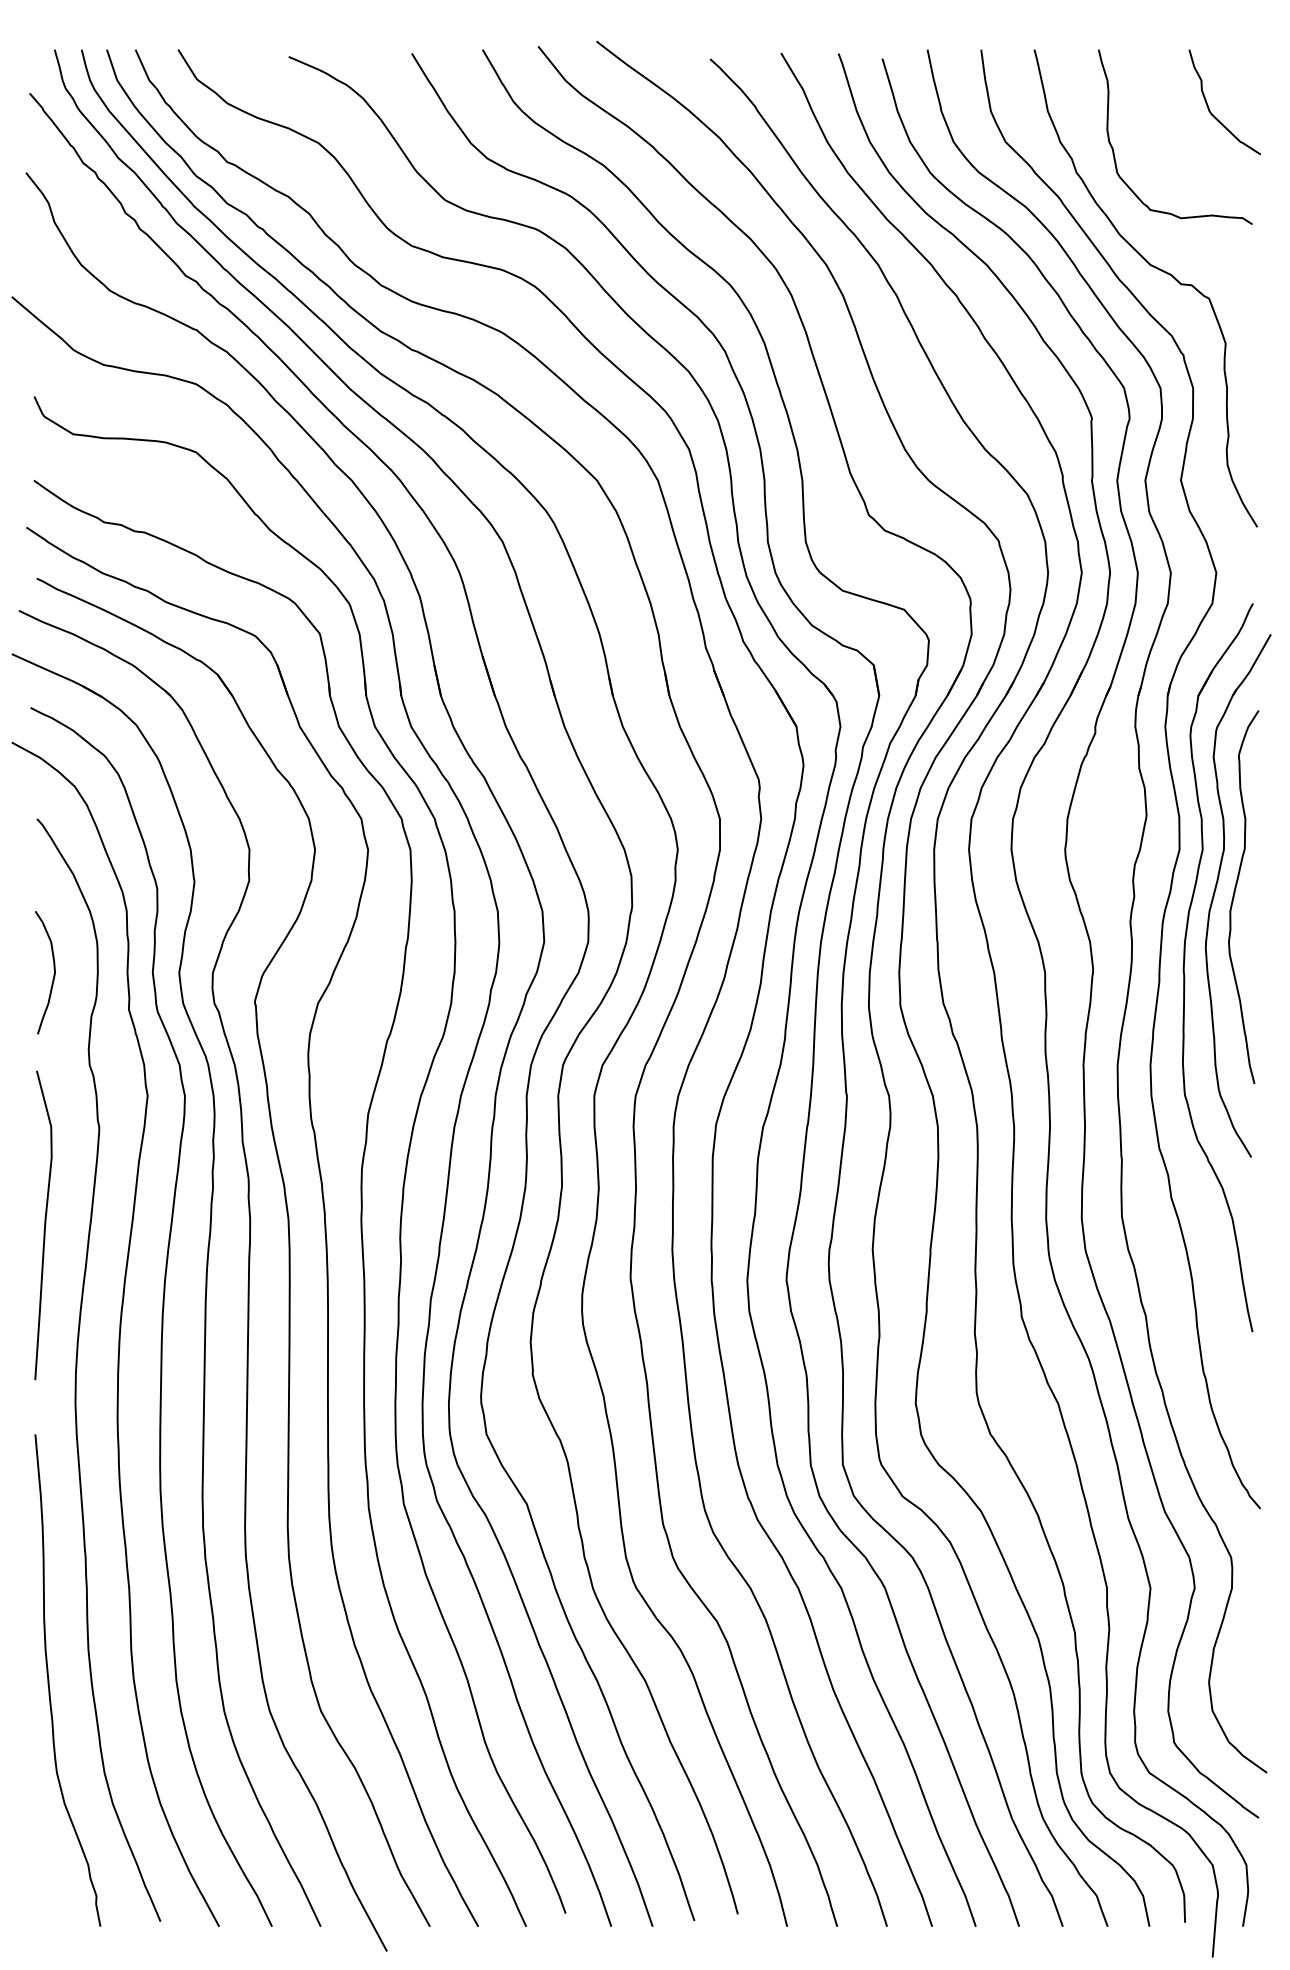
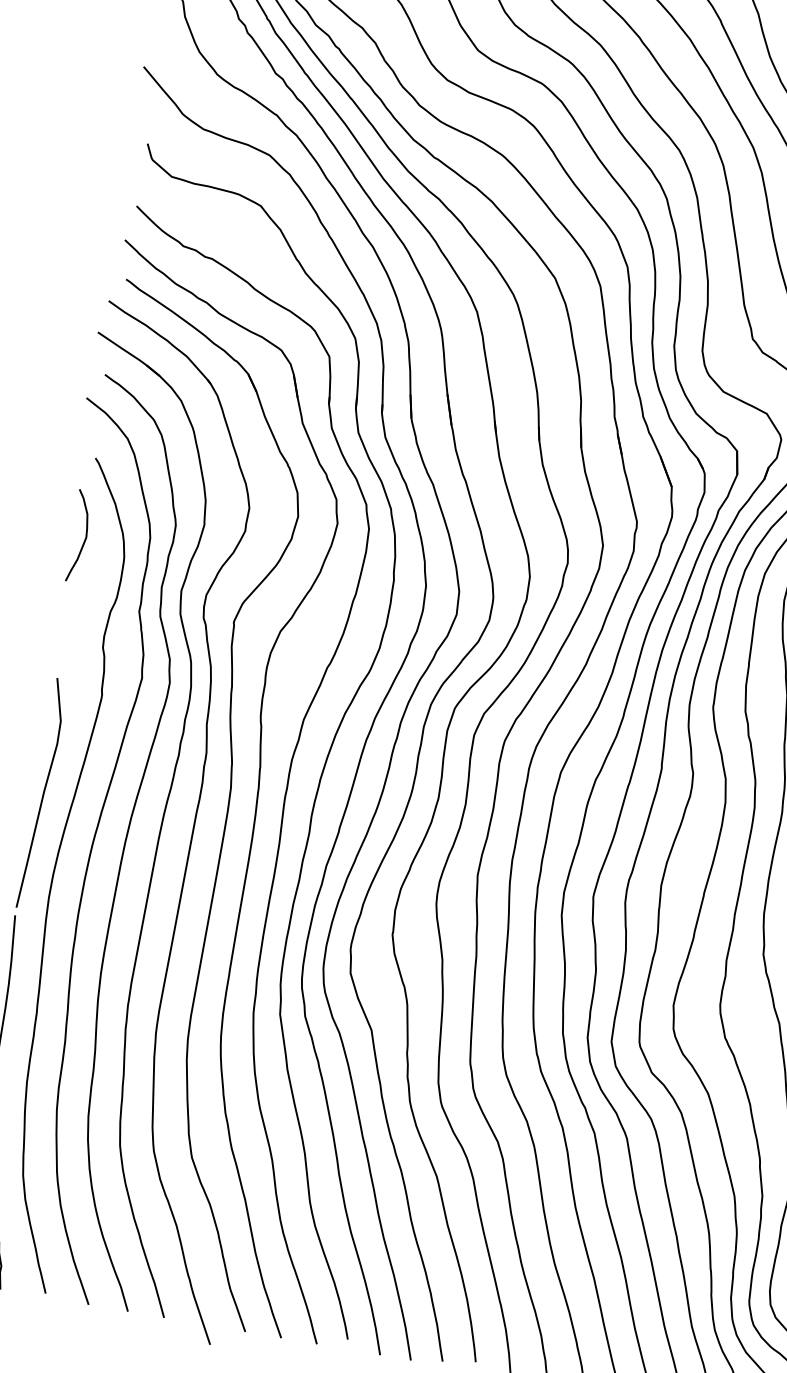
curve: (53, 974) -> (84, 538), moved
curve: (44, 1225) -> (43, 793), moved

